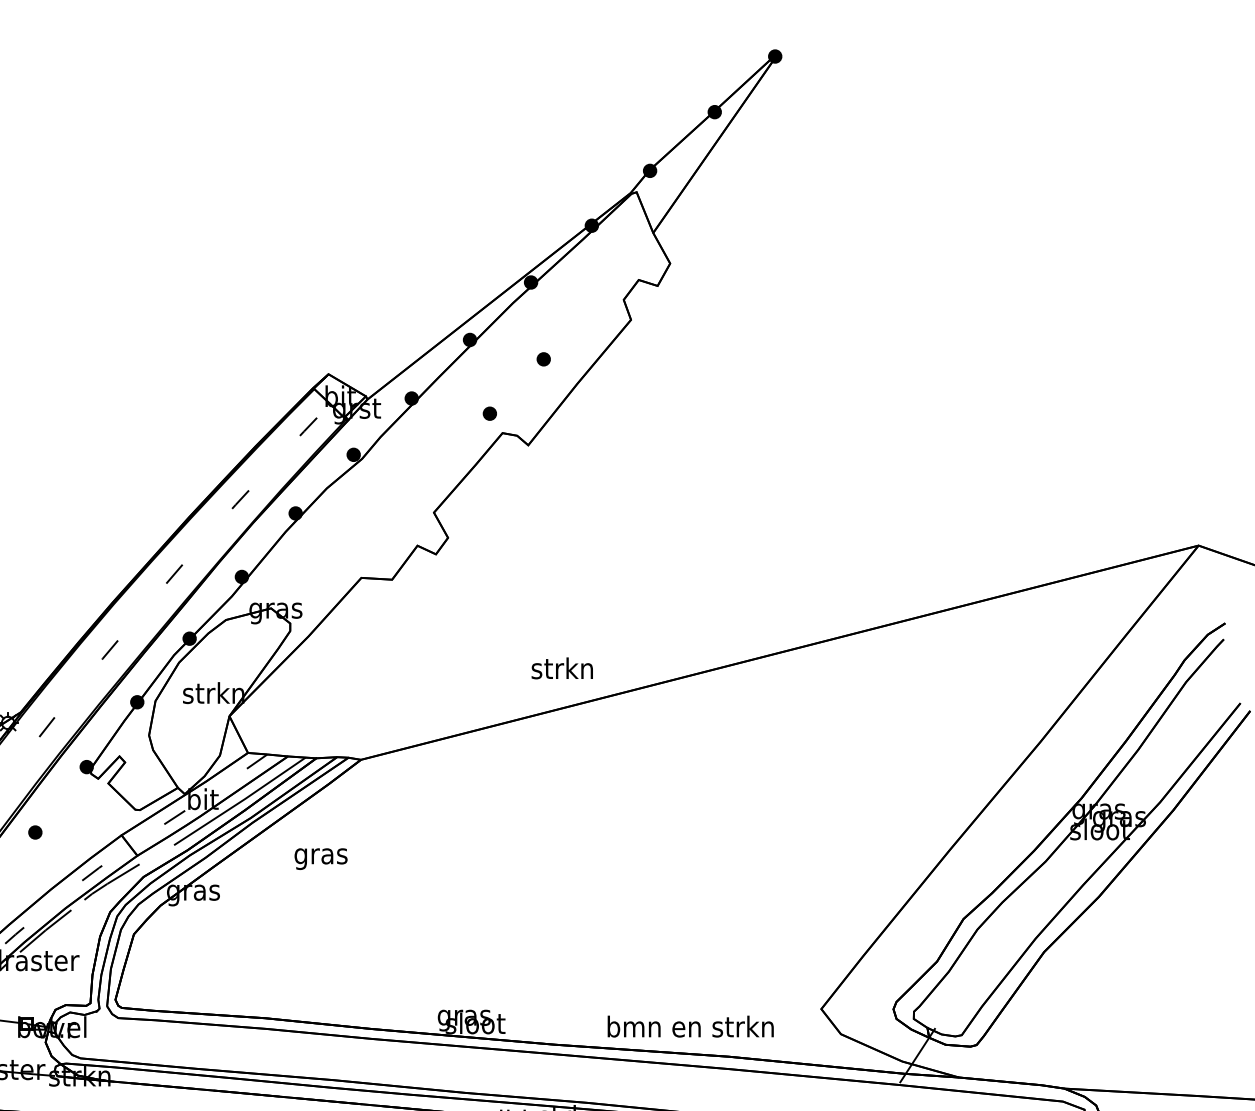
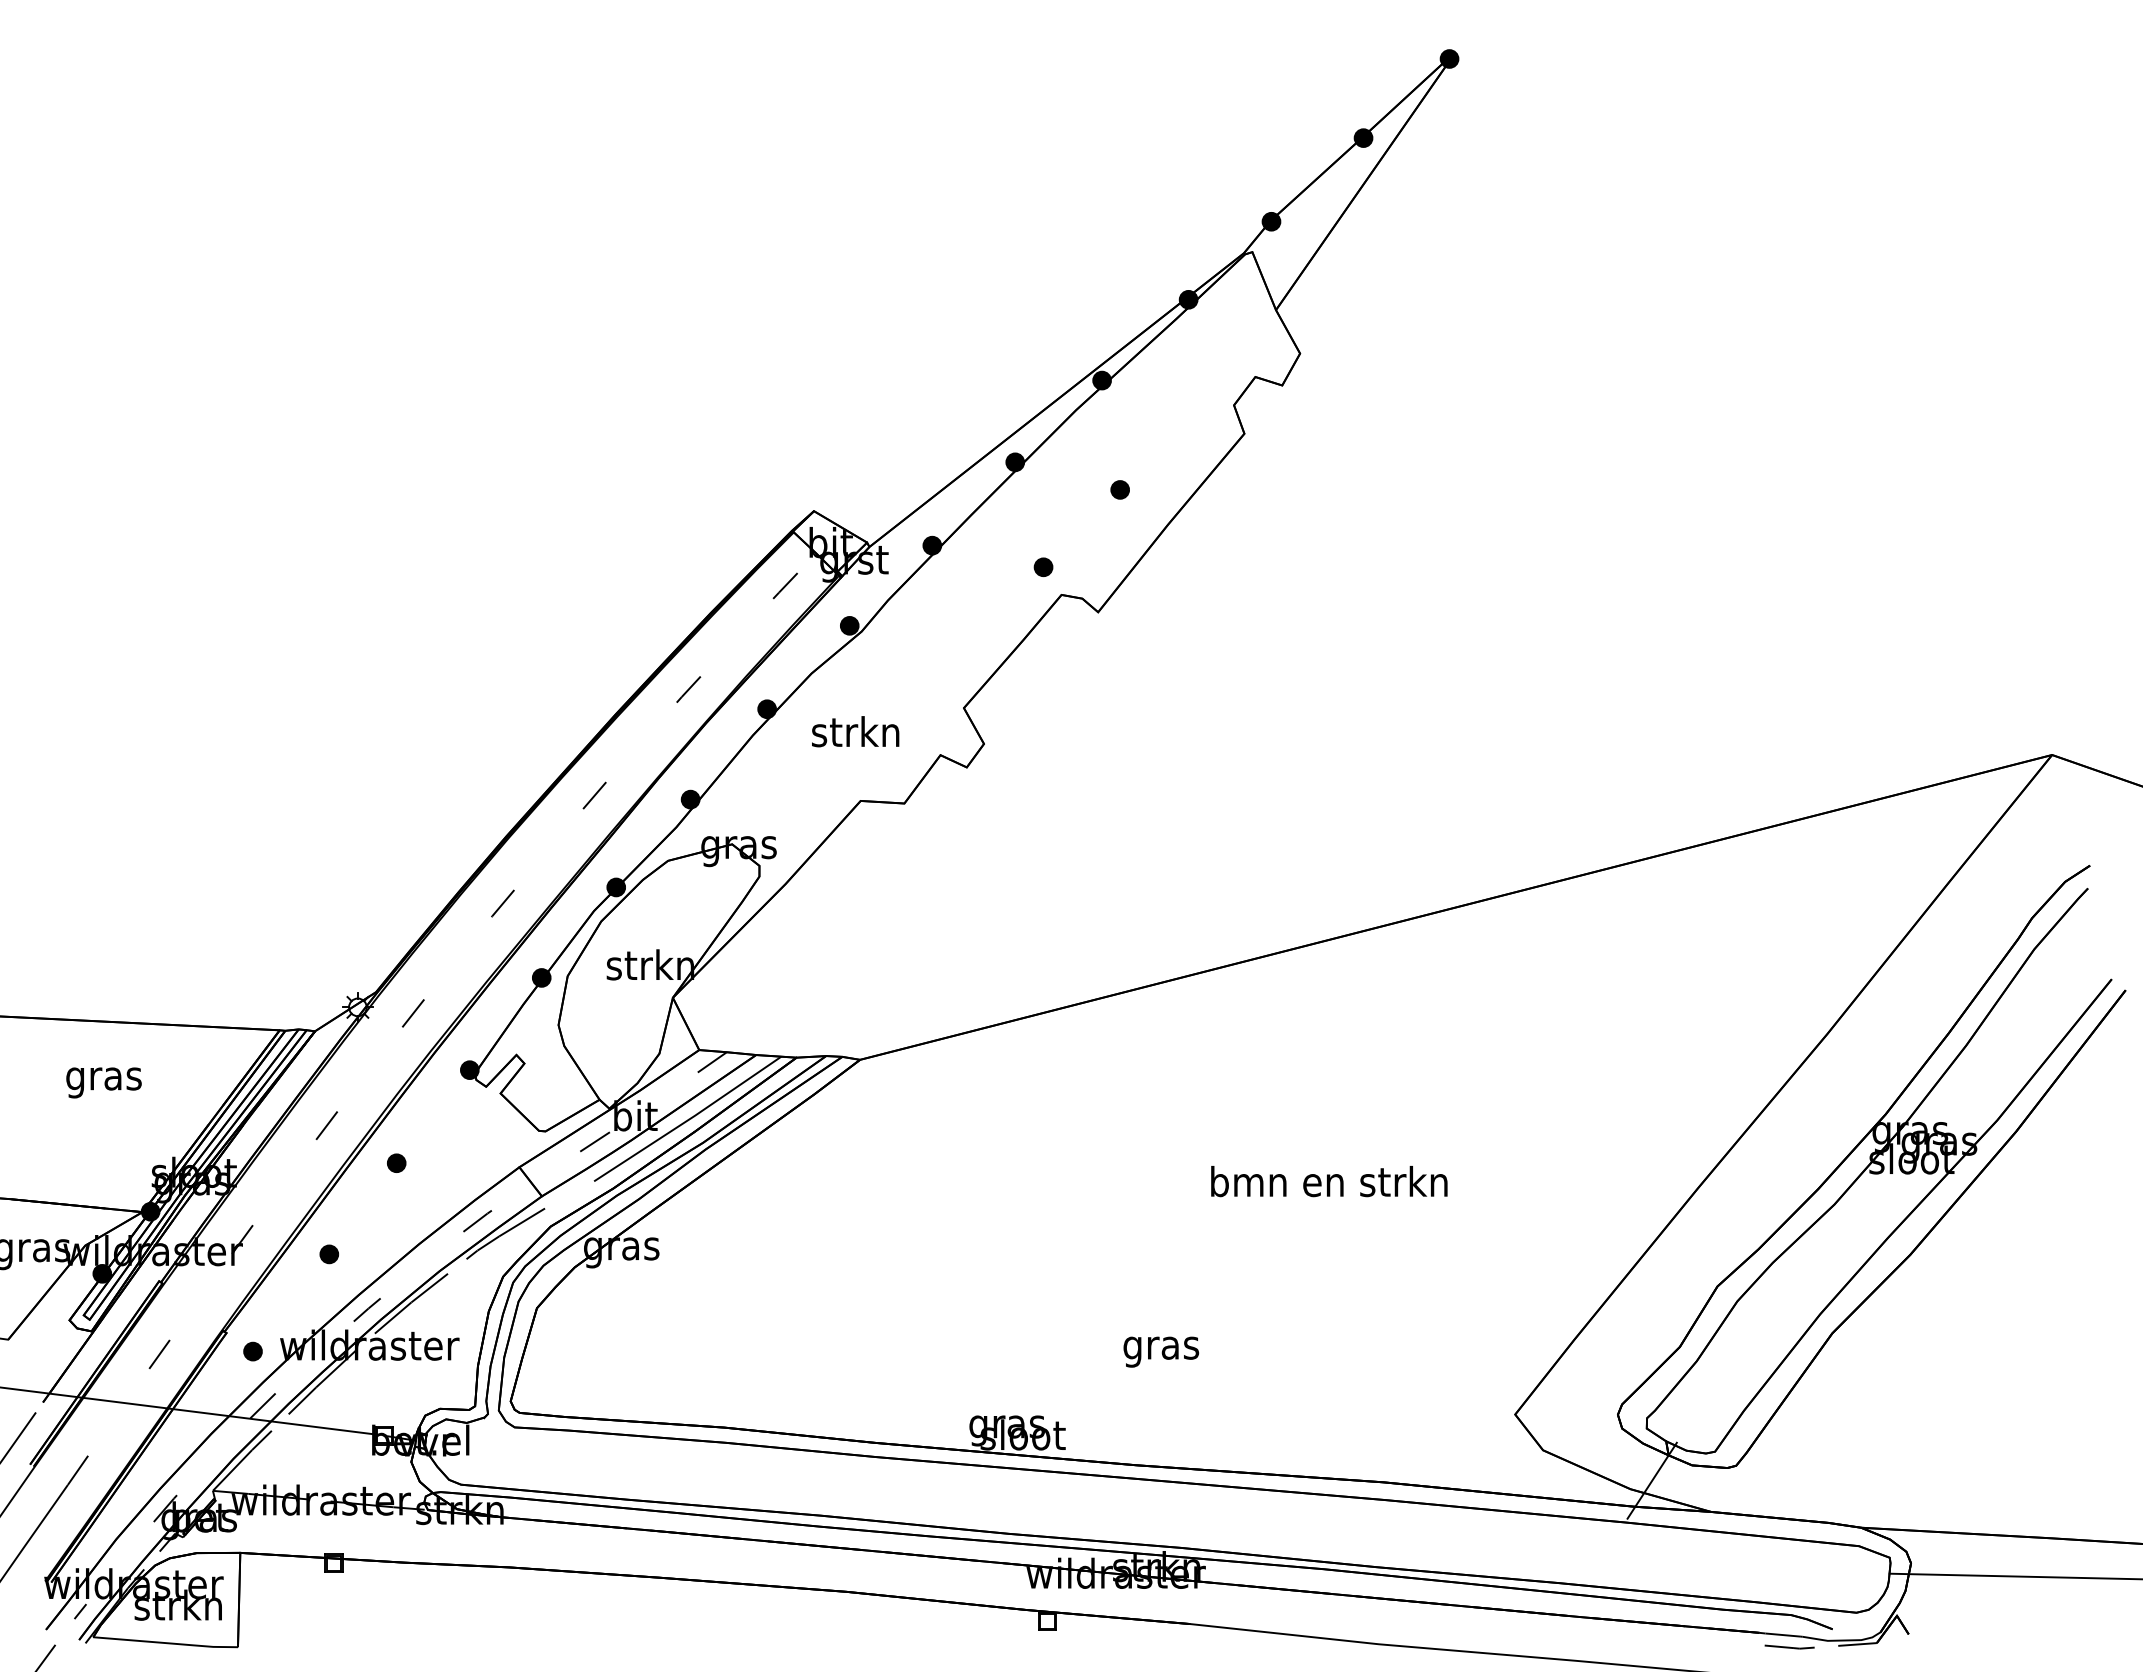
text: (562, 668) -> (855, 731), moved
text: (321, 858) -> (1161, 1351), moved
text: (690, 1026) -> (1329, 1181), moved

